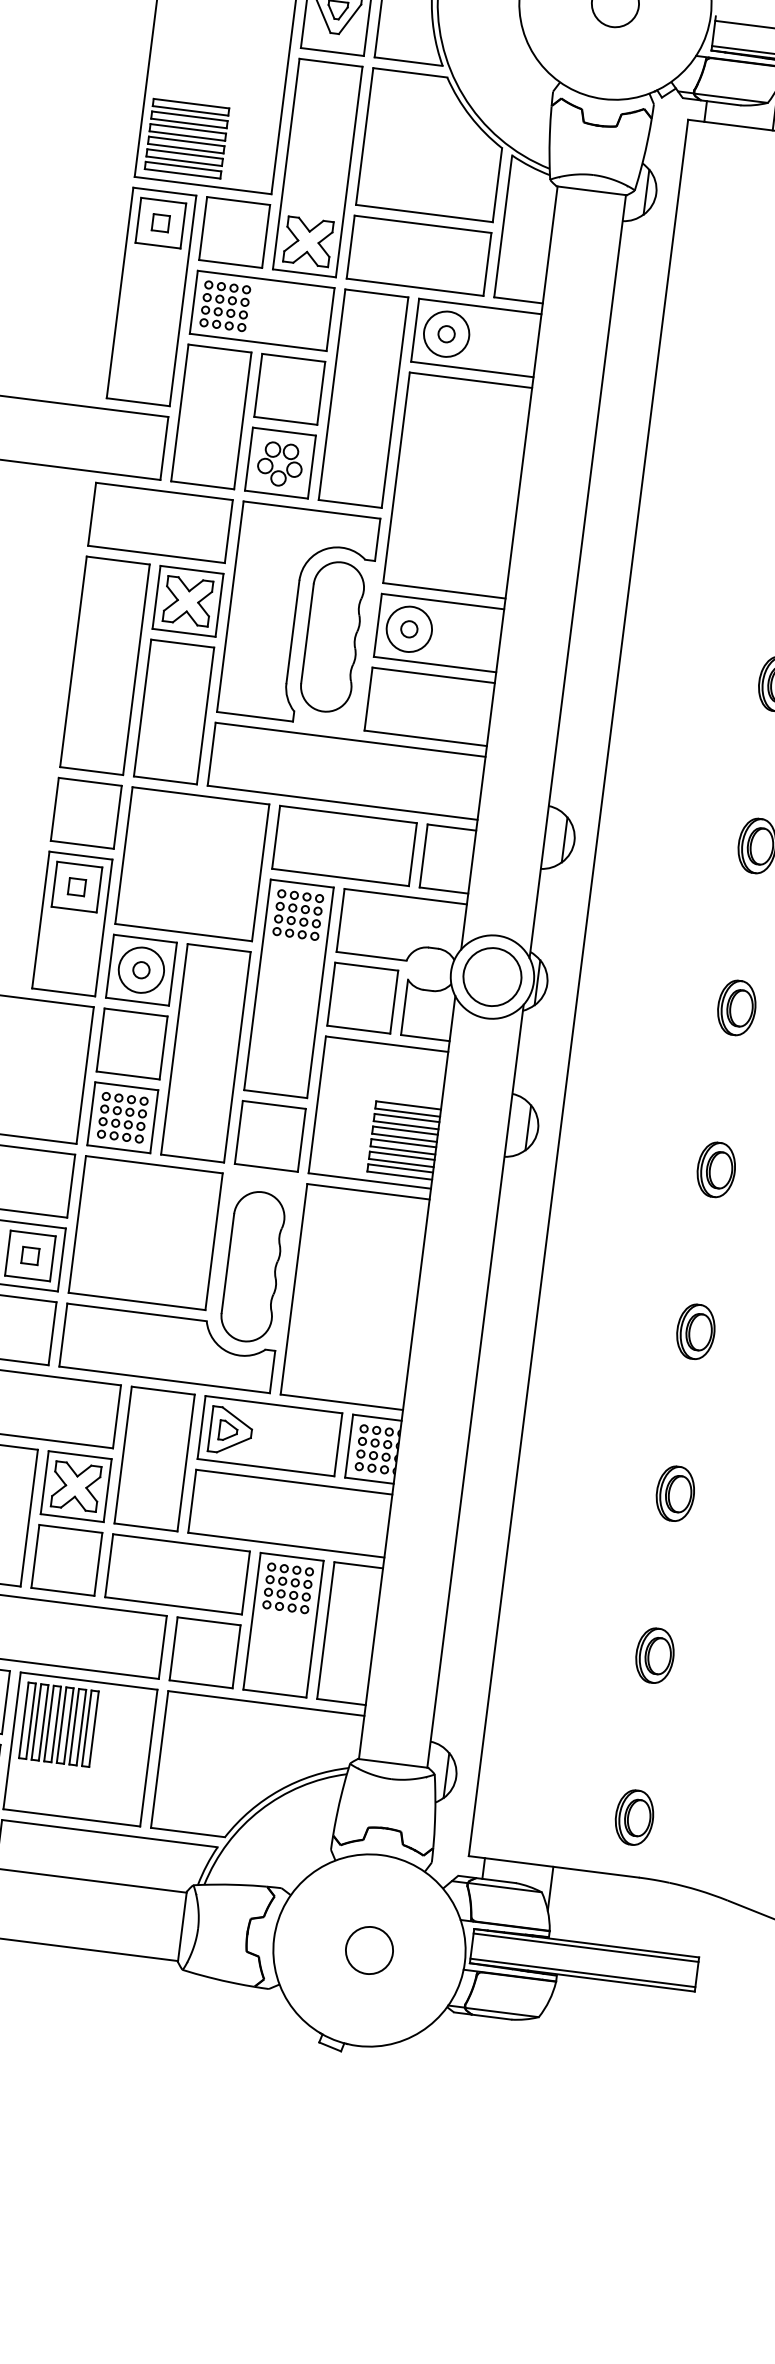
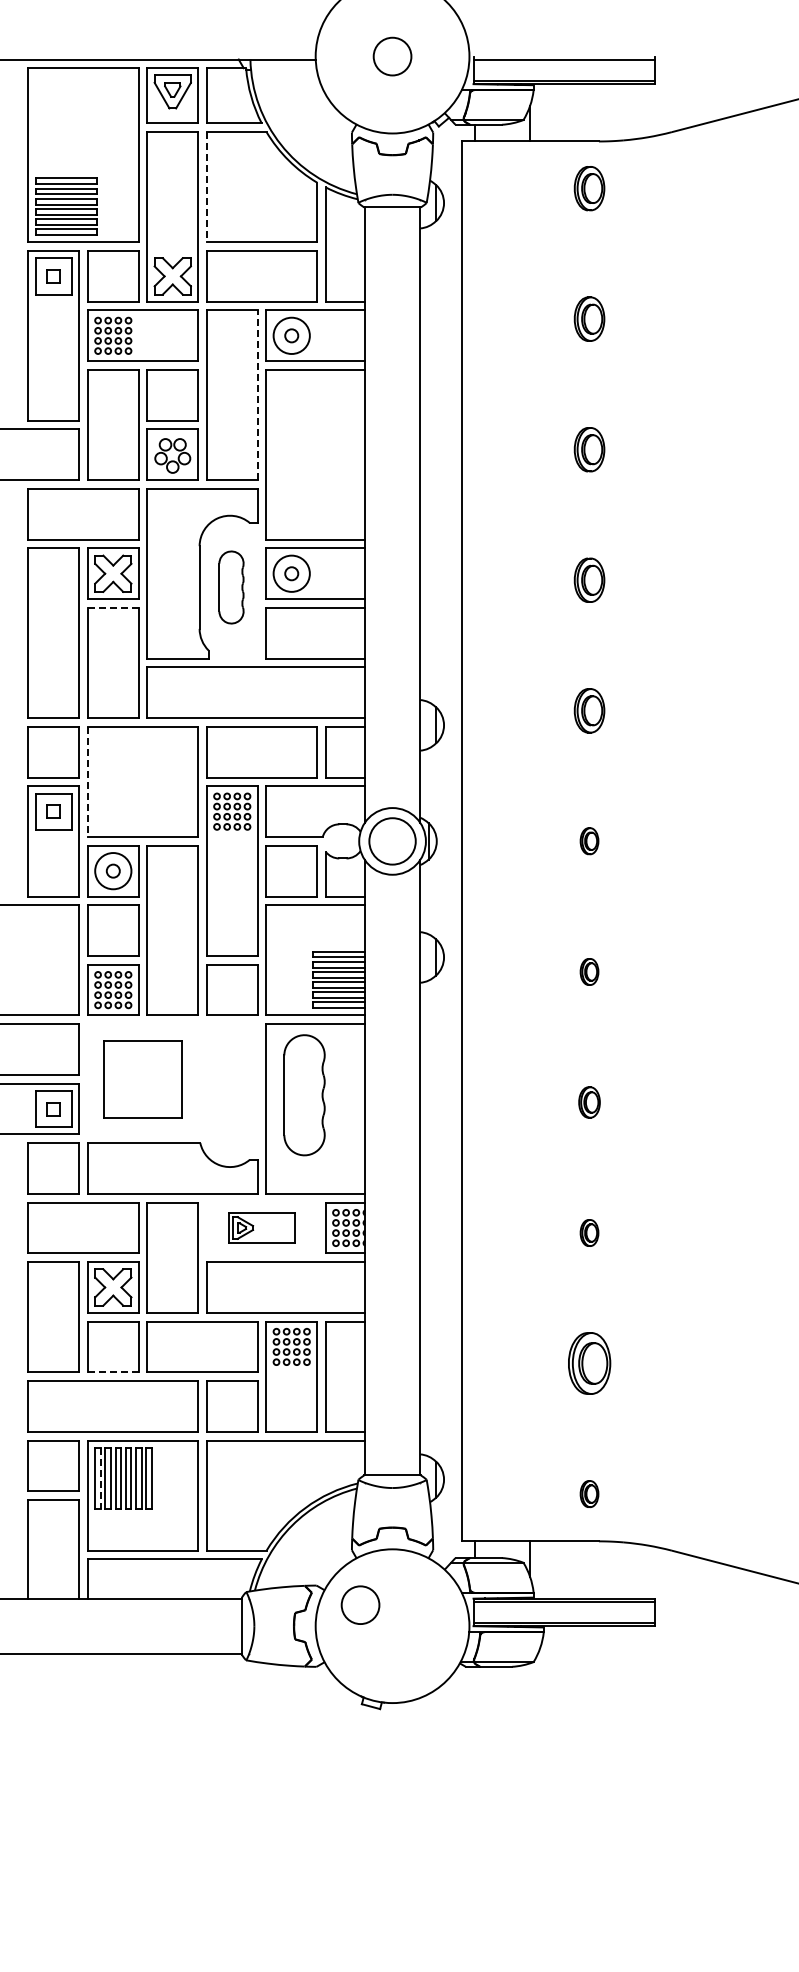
line: (364, 136) -> (206, 187), solid -> dashed
line: (394, 402) -> (257, 395), solid -> dashed
part: (332, 636) -> (231, 587), size x0.6
line: (181, 643) -> (112, 607), solid -> dashed
line: (123, 856) -> (87, 782), solid -> dashed
part: (736, 1006) -> (589, 840), size x0.6
part: (716, 1169) -> (589, 971), size x0.6
part: (145, 1231) -> (142, 1078), size x0.7
part: (252, 1267) -> (304, 1095), moved
part: (695, 1331) -> (589, 1102), size x0.7
part: (269, 1435) -> (261, 1227), size x0.6
part: (675, 1493) -> (589, 1232), size x0.6
line: (63, 1592) -> (113, 1372), solid -> dashed
part: (654, 1655) -> (589, 1363), size x1.4
line: (30, 1721) -> (100, 1478), solid -> dashed
part: (634, 1816) -> (589, 1493), size x0.6
circle: (369, 1949) -> (360, 1604), moved

